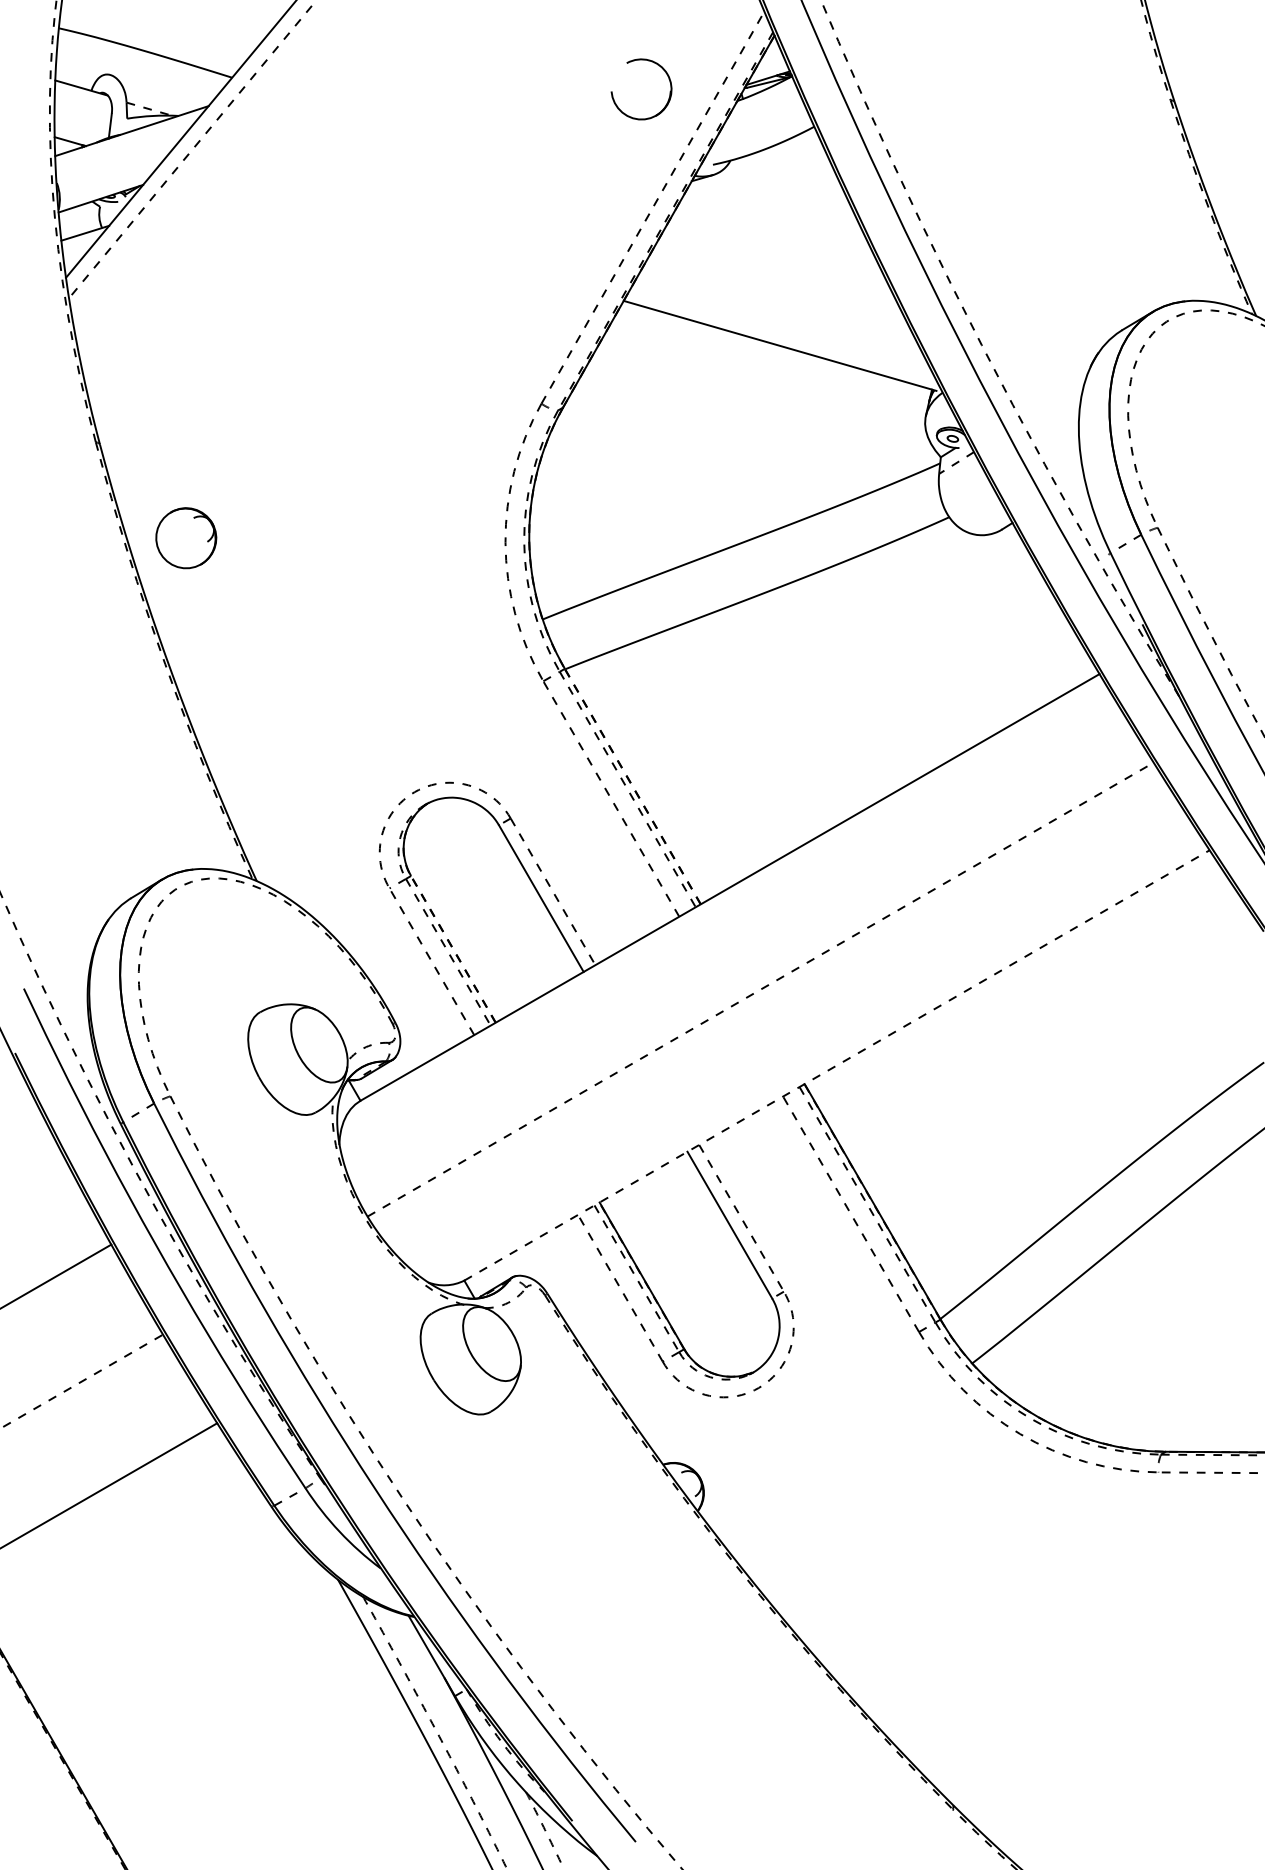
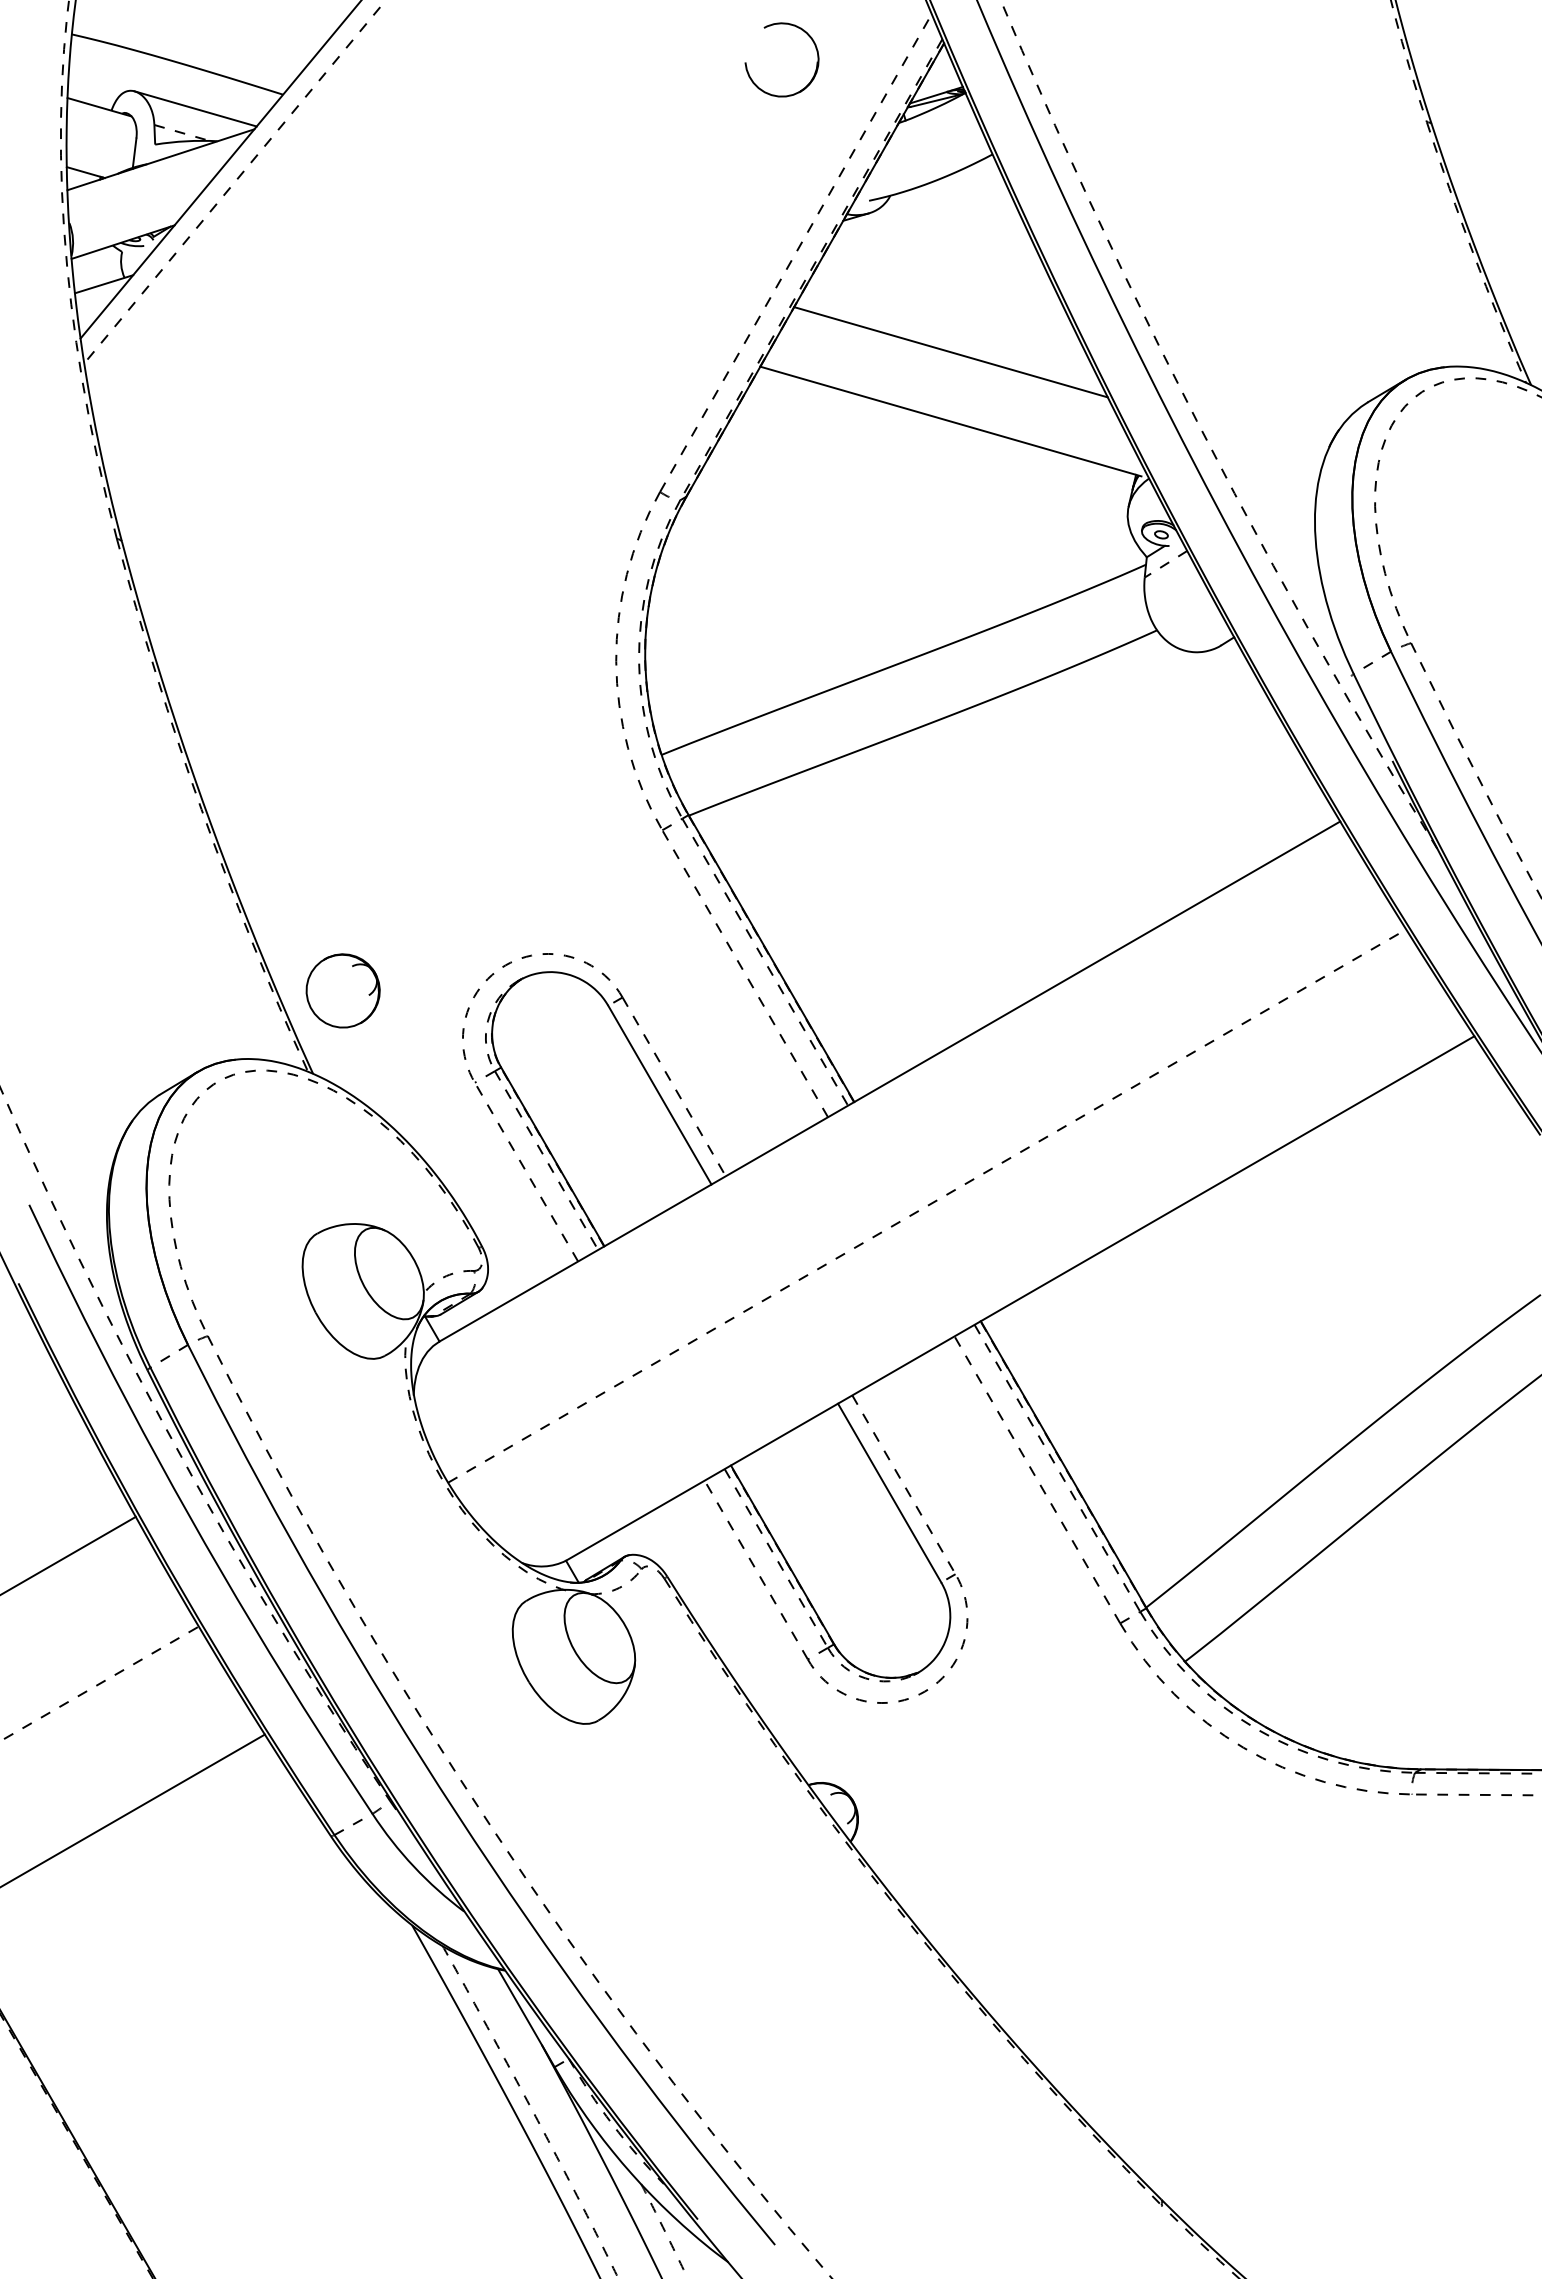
line: (160, 89) -> (195, 108), added
part: (613, 94) -> (747, 66), moved
line: (779, 289) -> (950, 352), added
part: (185, 537) -> (342, 990), moved
line: (632, 786) -> (771, 958), dashed -> solid
line: (453, 948) -> (552, 1156), dashed -> solid
line: (837, 1065) -> (1020, 1298), dashed -> solid

